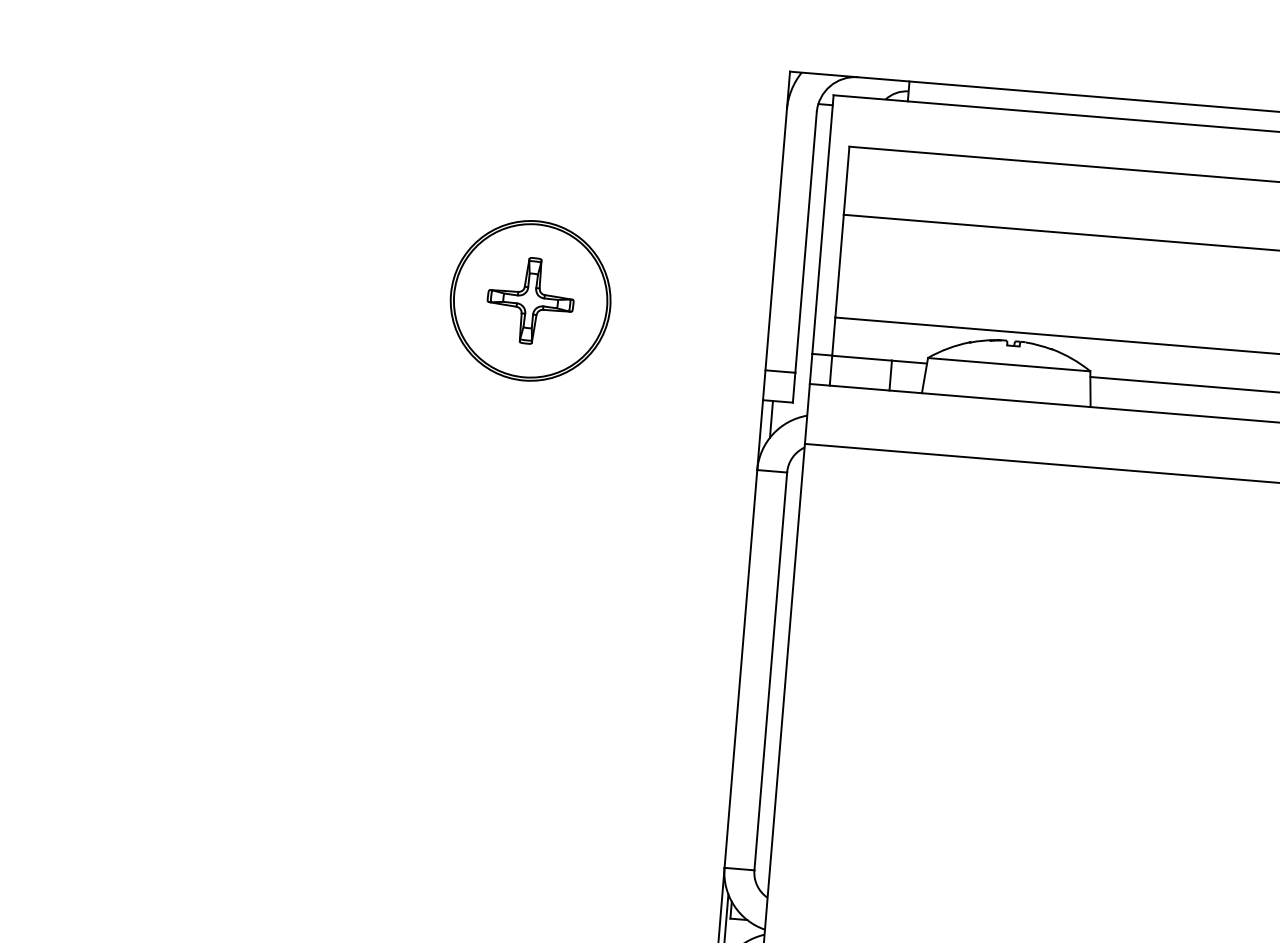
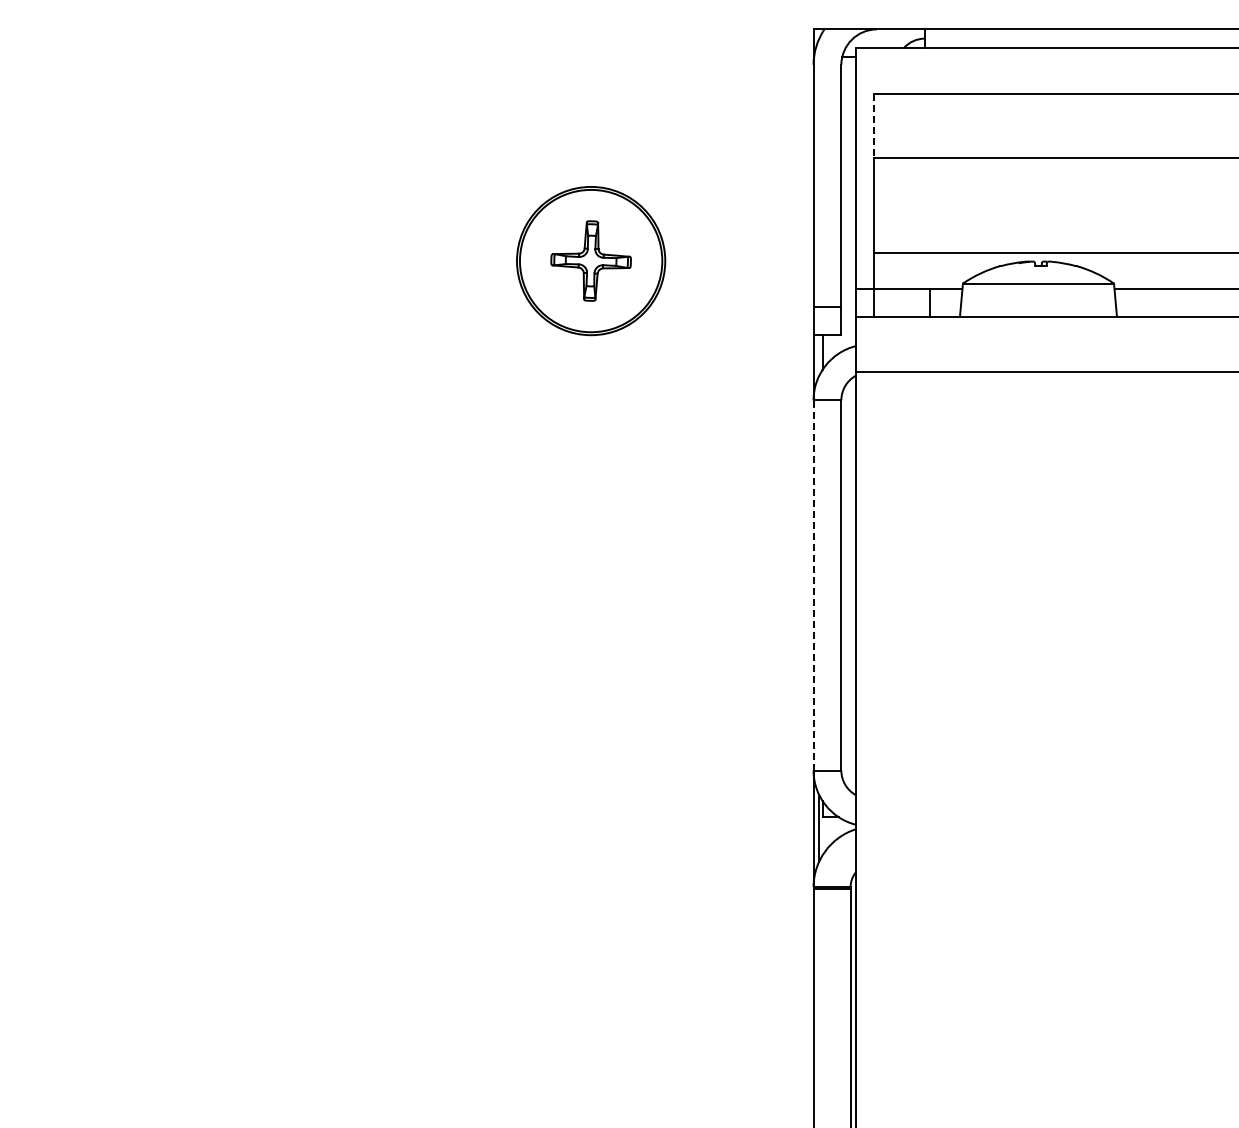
line: (847, 180) -> (874, 125), solid -> dashed
line: (740, 667) -> (813, 584), solid -> dashed

